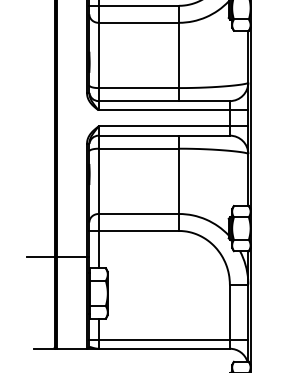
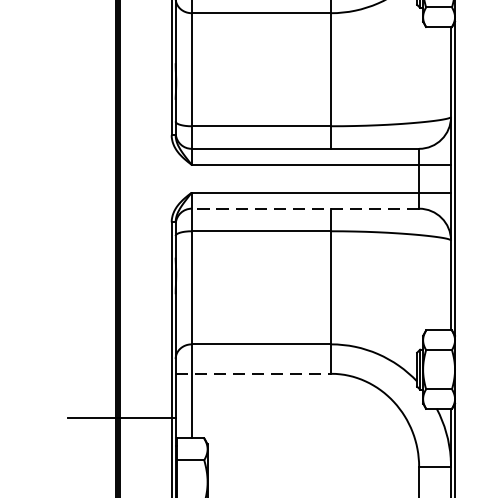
line: (164, 135) -> (305, 208), solid -> dashed
line: (134, 231) -> (253, 374), solid -> dashed

